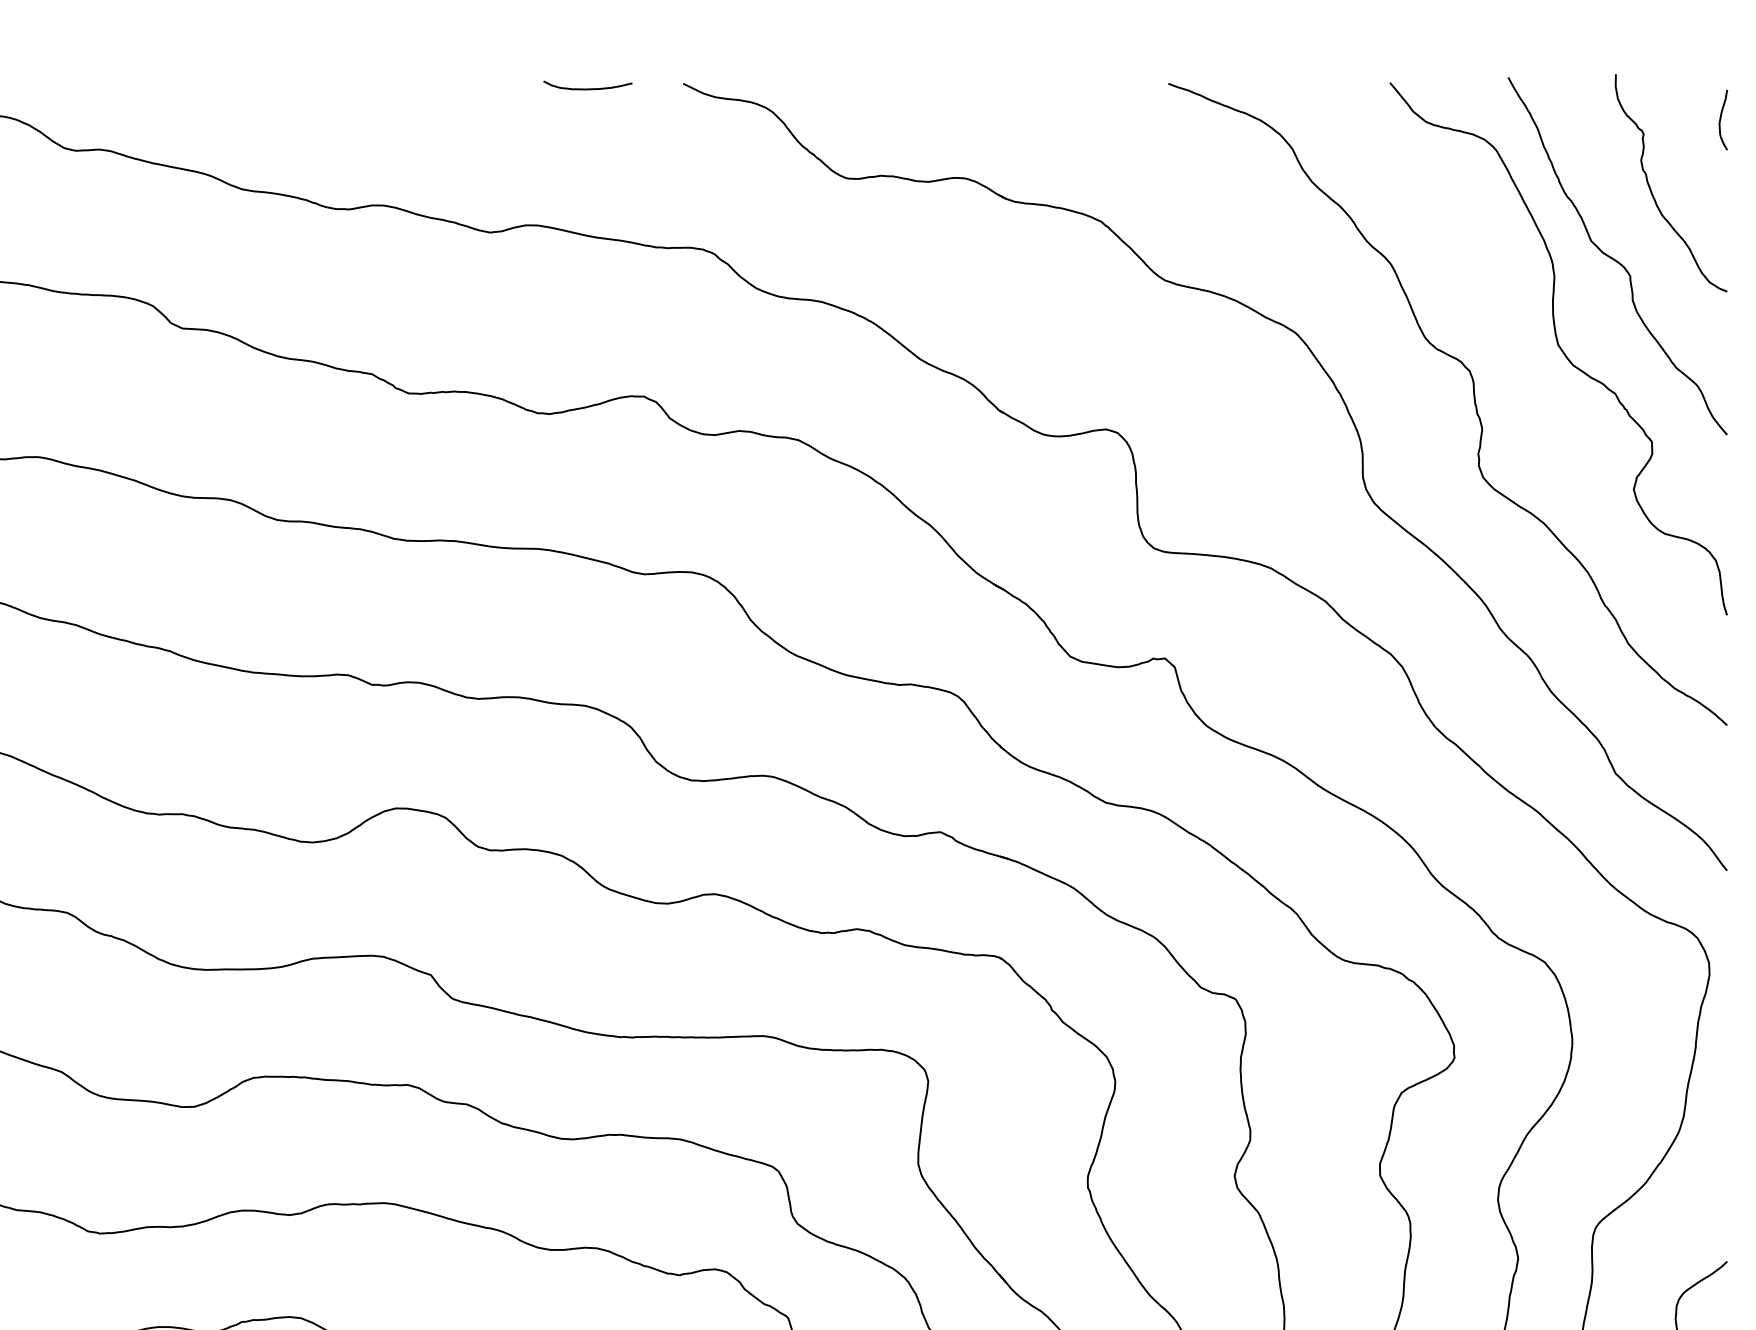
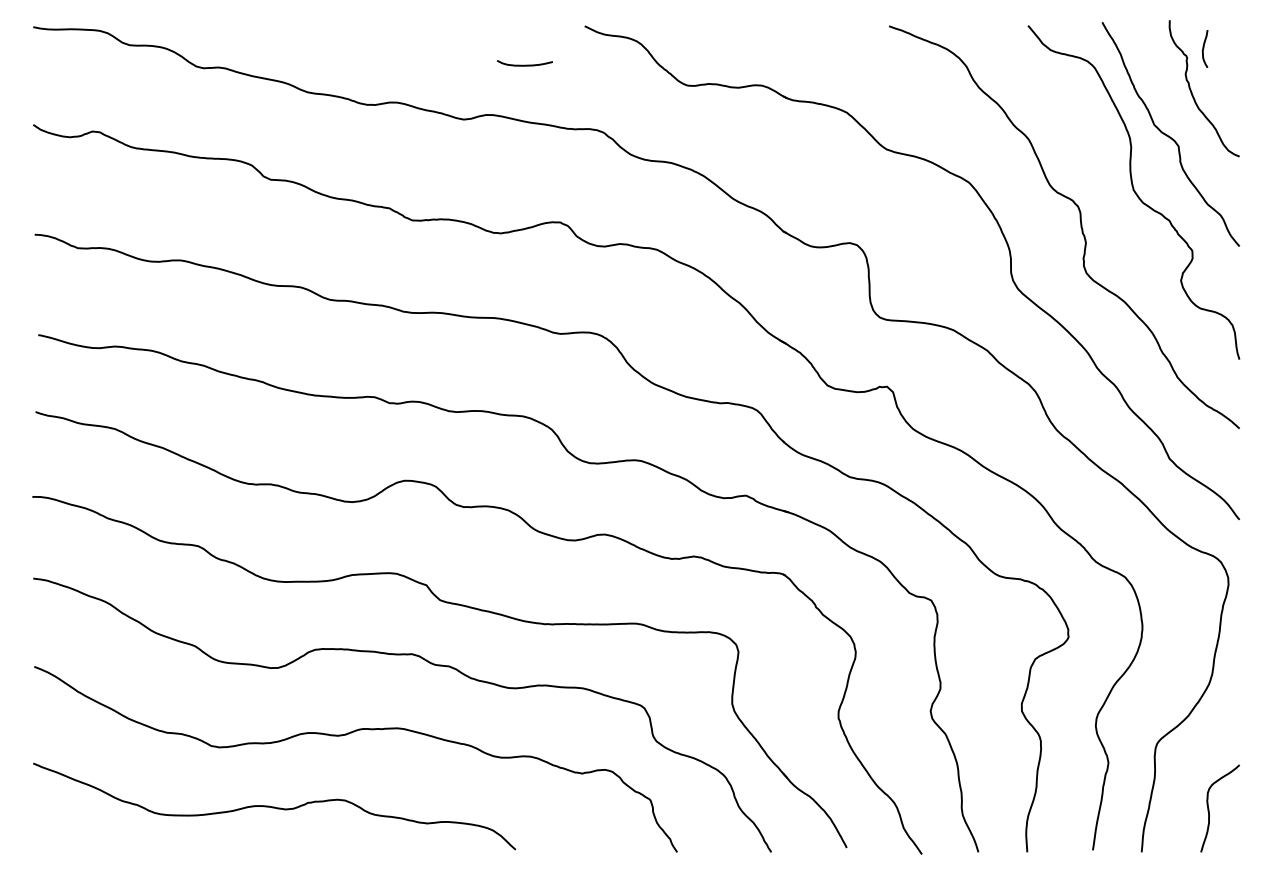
curve: (587, 87) -> (524, 64), moved
curve: (1722, 119) -> (1204, 48), moved

